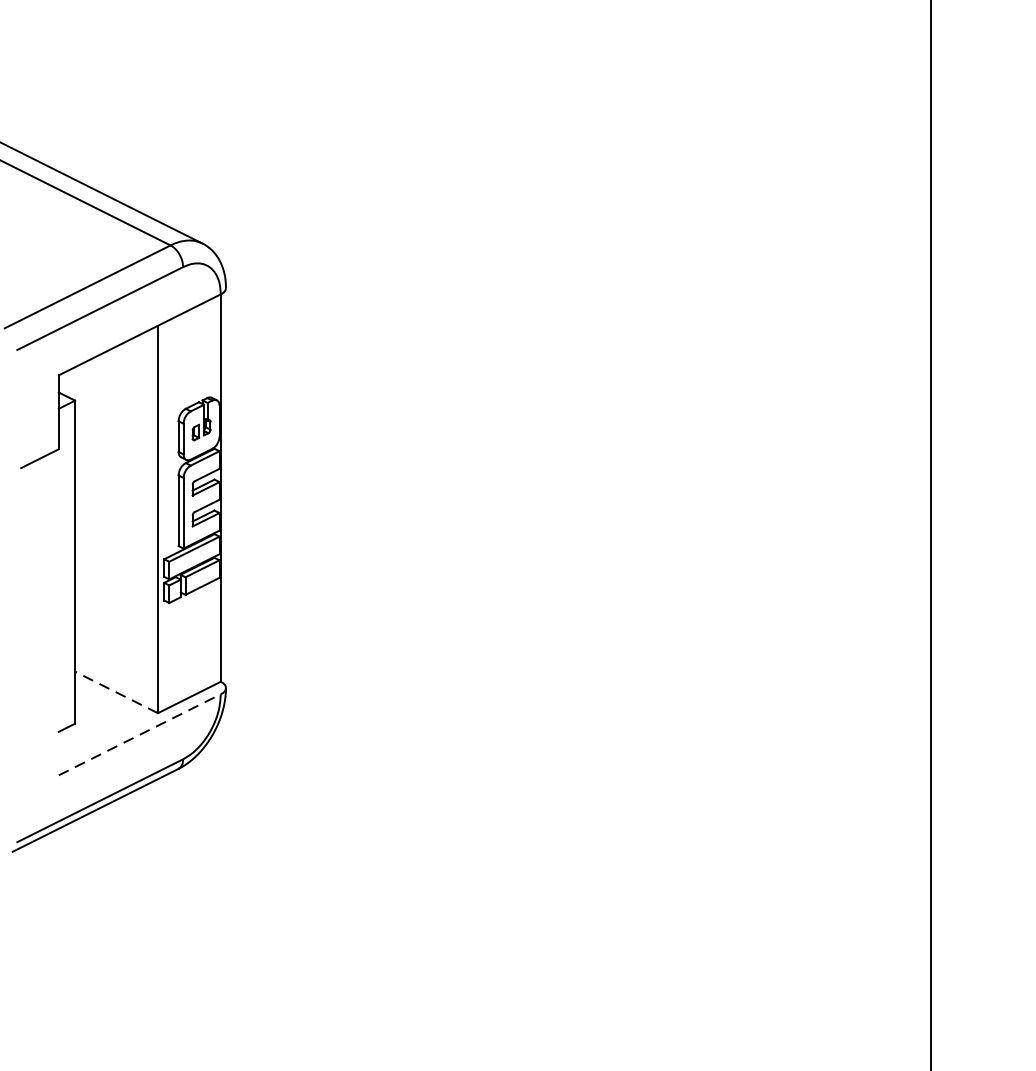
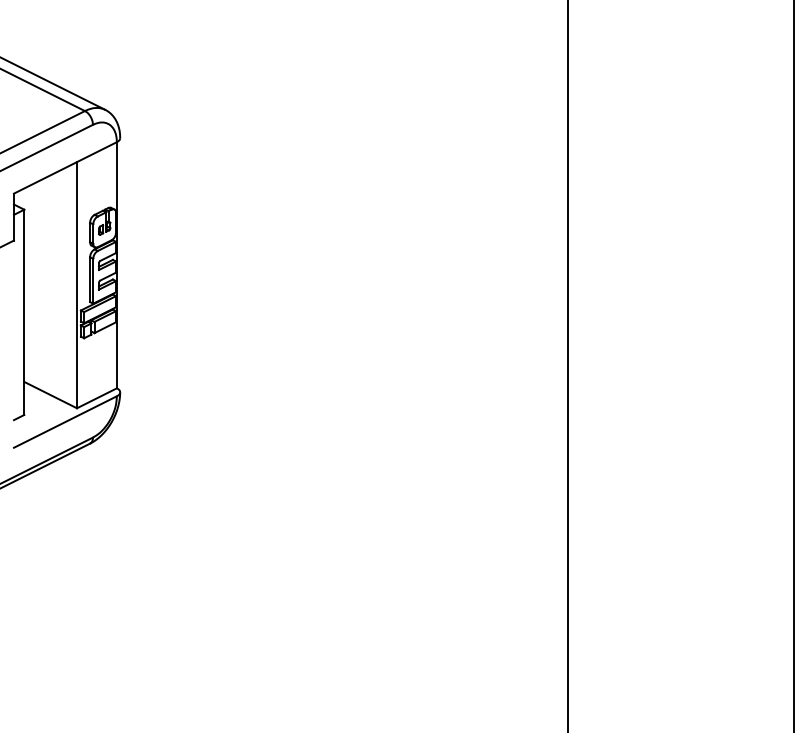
line: (116, 691) -> (50, 394), dashed -> solid
line: (139, 735) -> (65, 422), dashed -> solid

